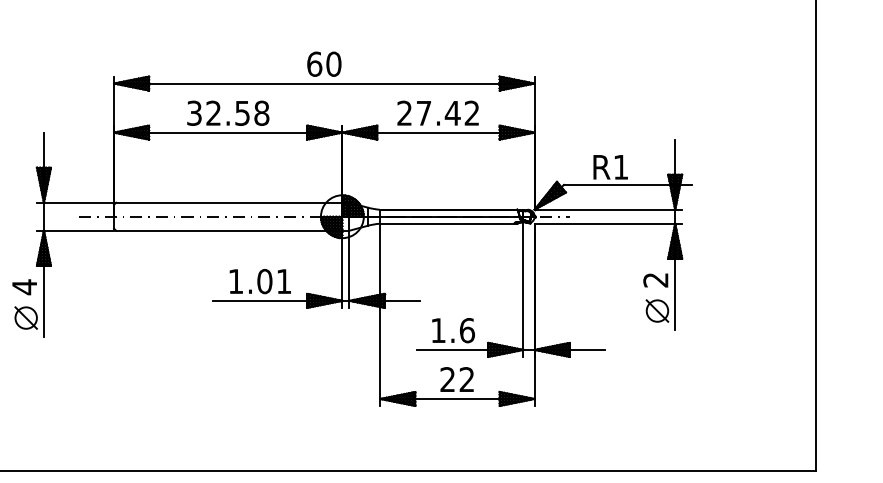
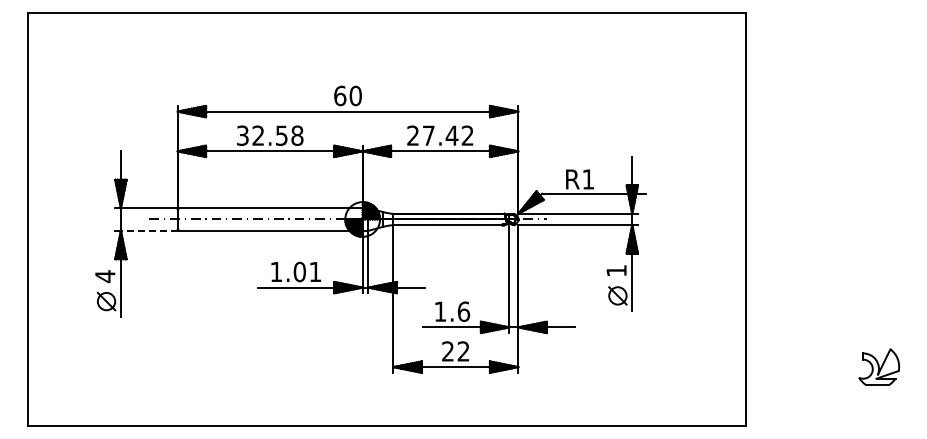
line: (78, 230) -> (148, 230), solid -> dashed
text: (655, 279) -> (616, 270), 2 -> 1

